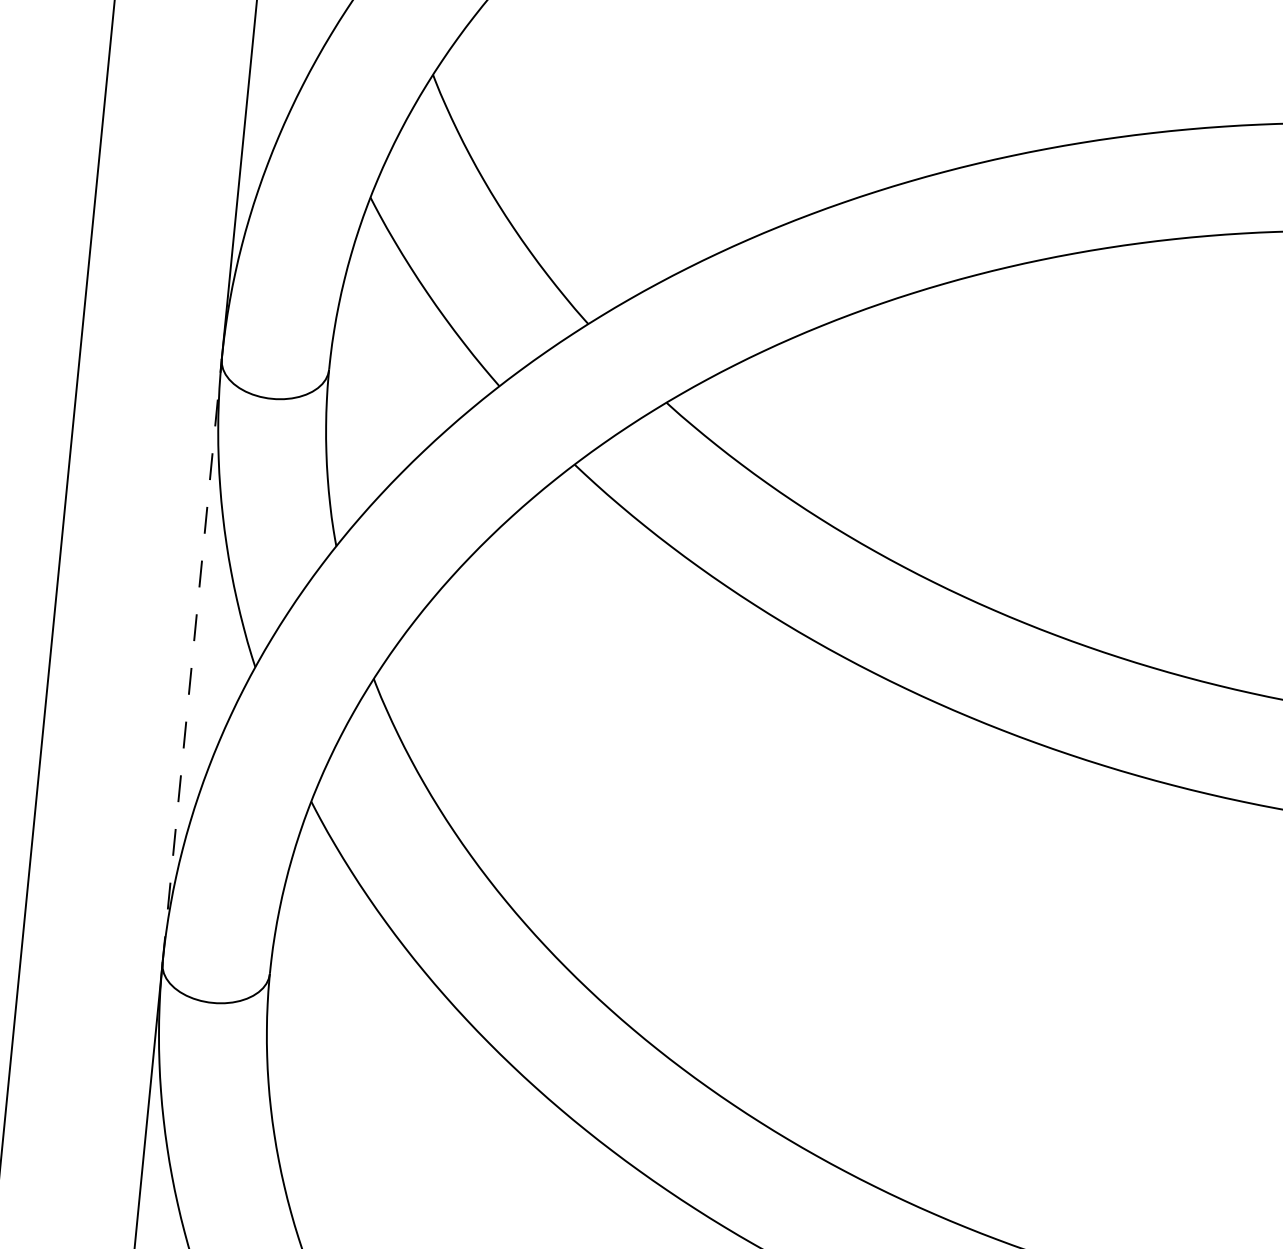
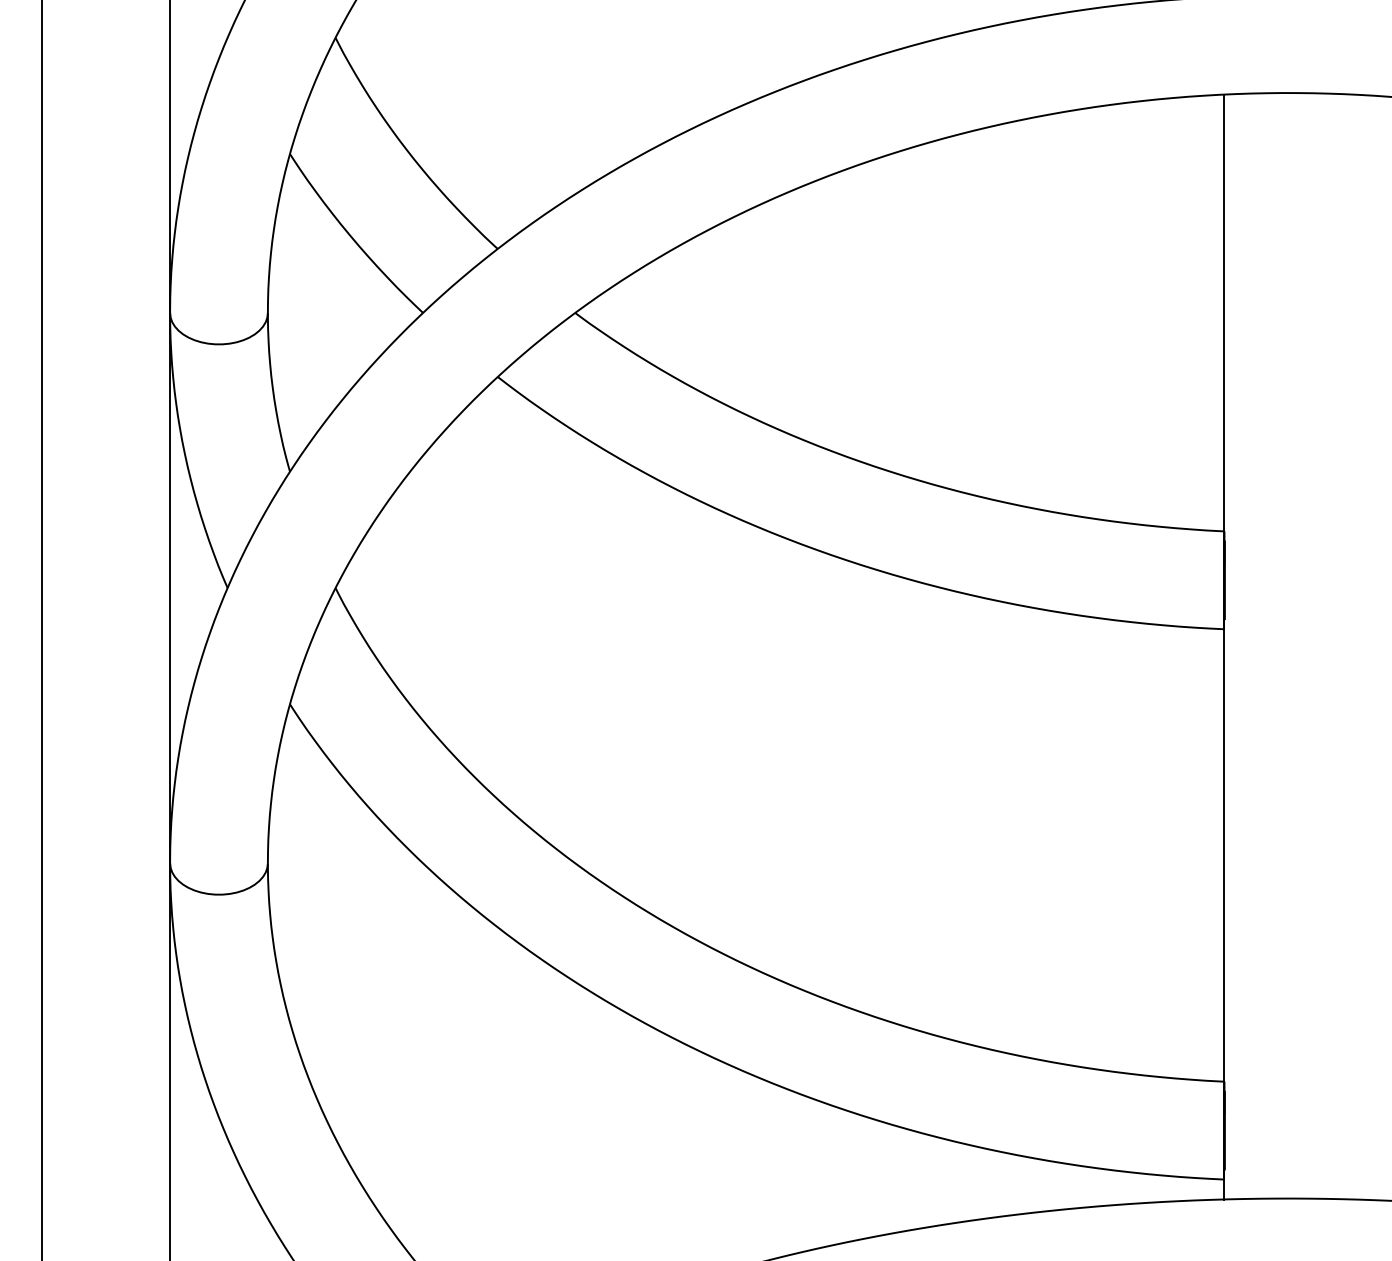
line: (192, 660) -> (170, 587), dashed -> solid

